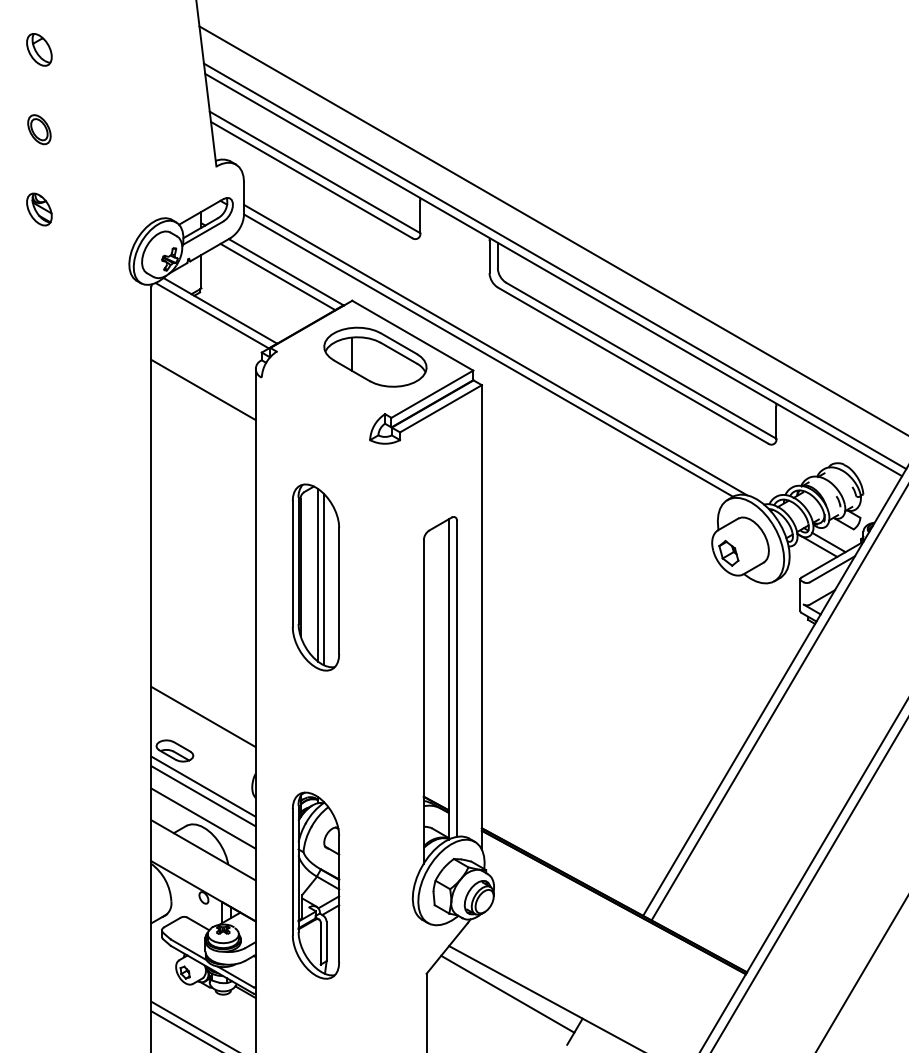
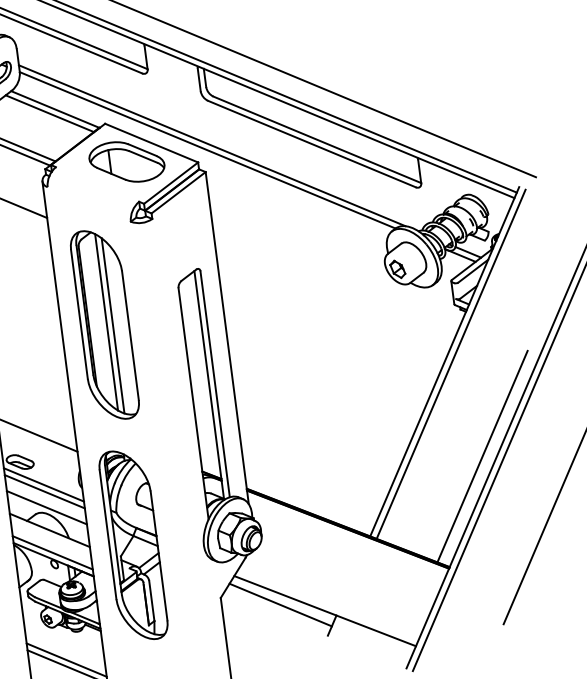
part: (315, 577) -> (104, 325), size x1.43
line: (811, 825) -> (482, 456), added
line: (203, 881) -> (52, 552), added
part: (315, 885) -> (133, 545), size x1.43

